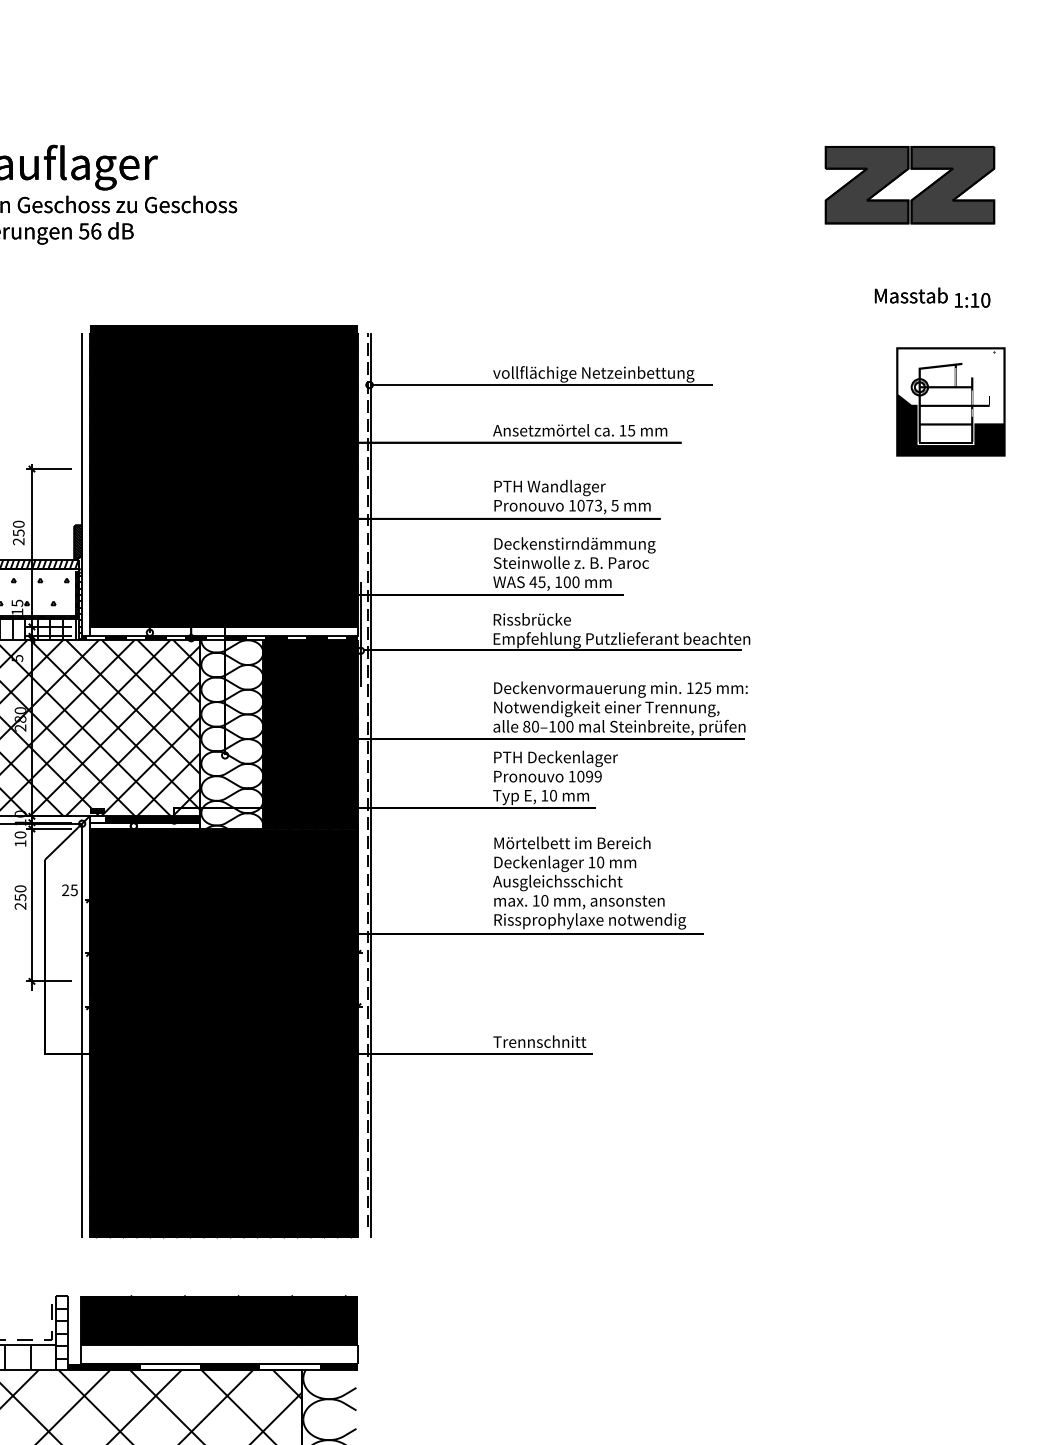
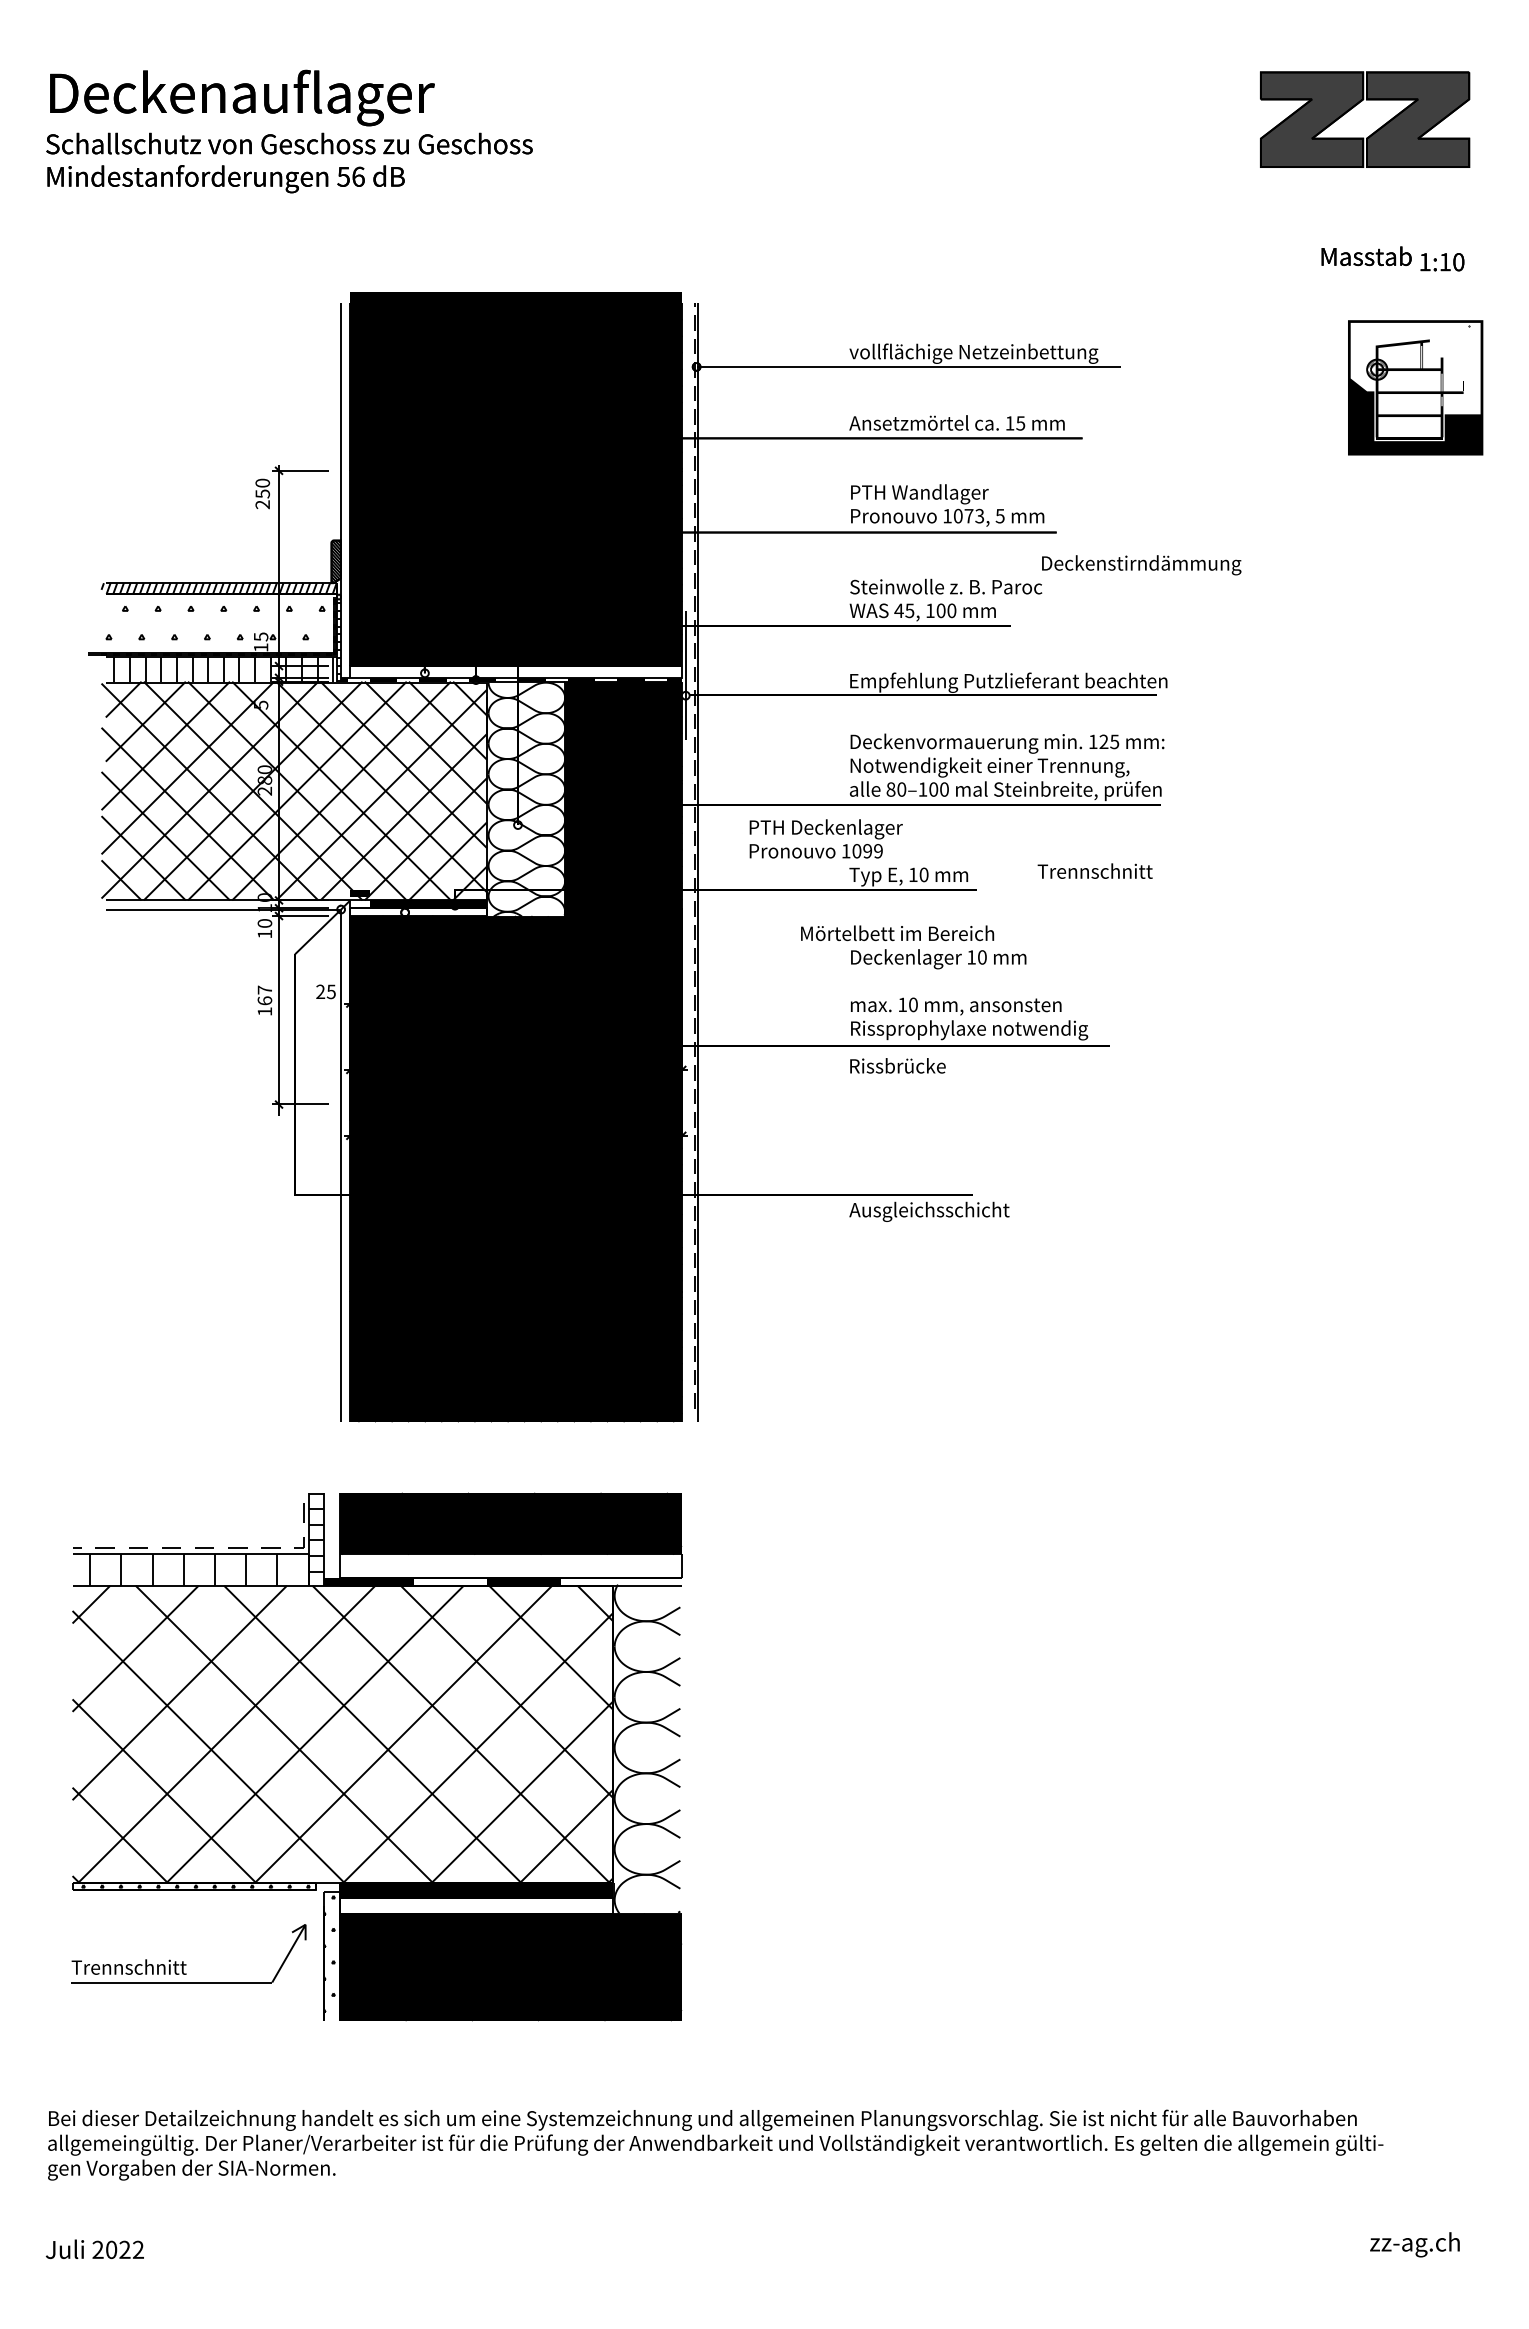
text: (18, 532) -> (262, 493), moved
text: (574, 545) -> (1141, 565), moved
text: (531, 619) -> (897, 1065), moved
text: (555, 766) -> (825, 838), moved
text: (572, 843) -> (897, 933), moved
text: (557, 882) -> (929, 1211), moved
text: (20, 897) -> (264, 1000), 250 -> 167
text: (539, 1041) -> (1094, 870), moved
fill: (337, 1367) -> (657, 1581), removed

